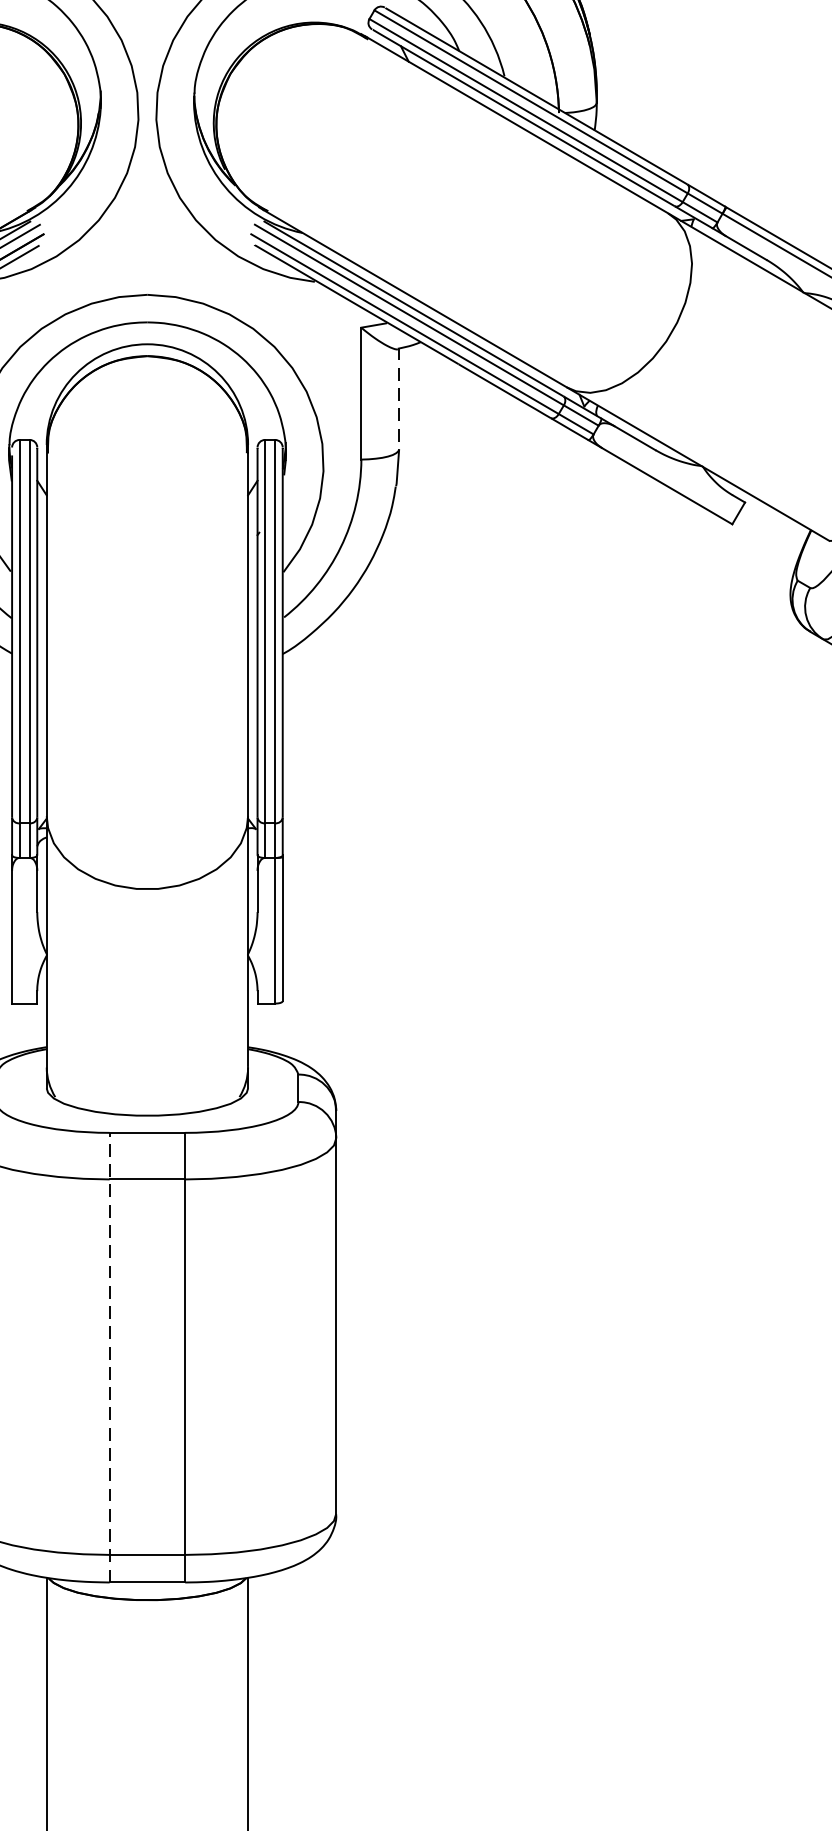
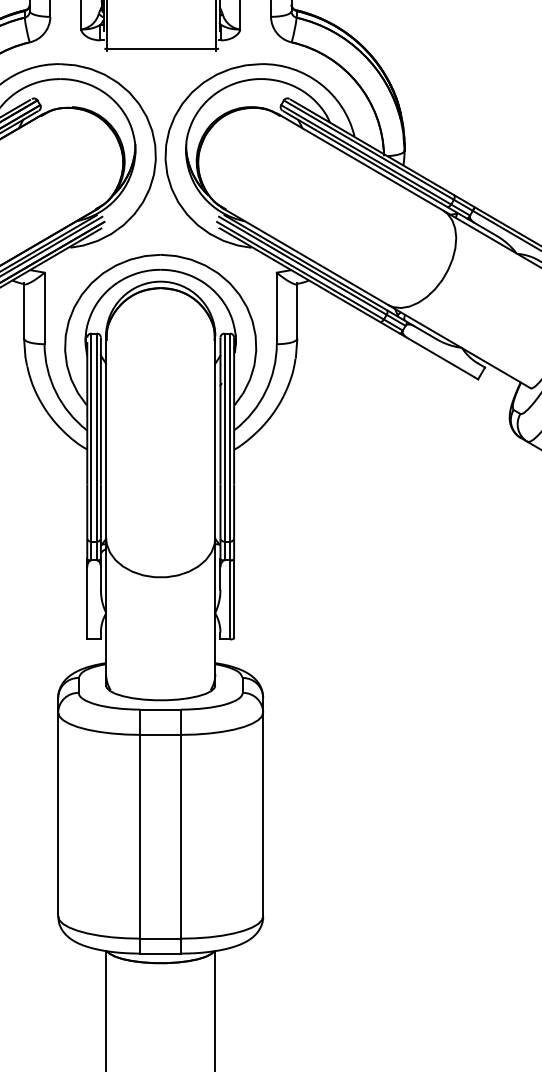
line: (399, 399) -> (297, 311), dashed -> solid
line: (110, 1357) -> (140, 831), dashed -> solid

